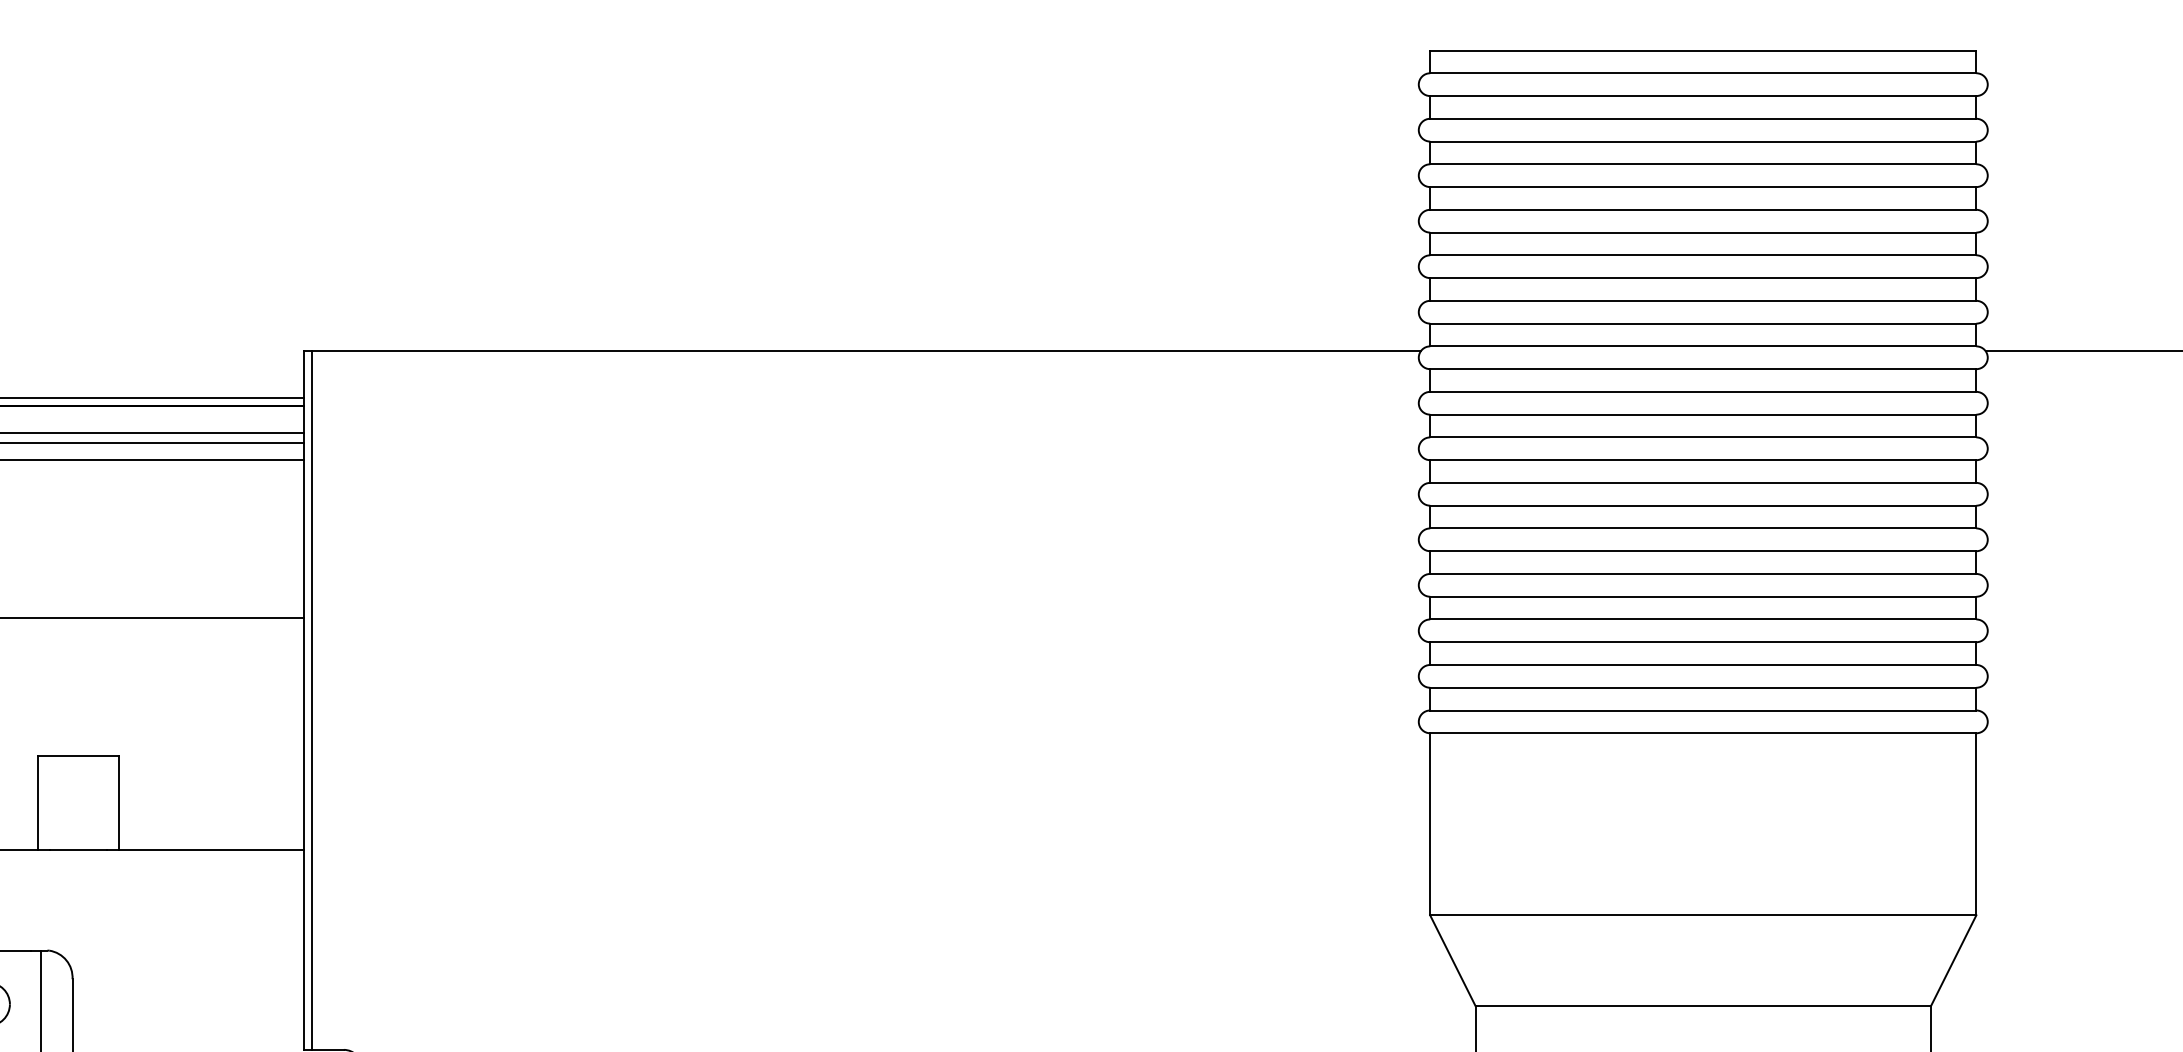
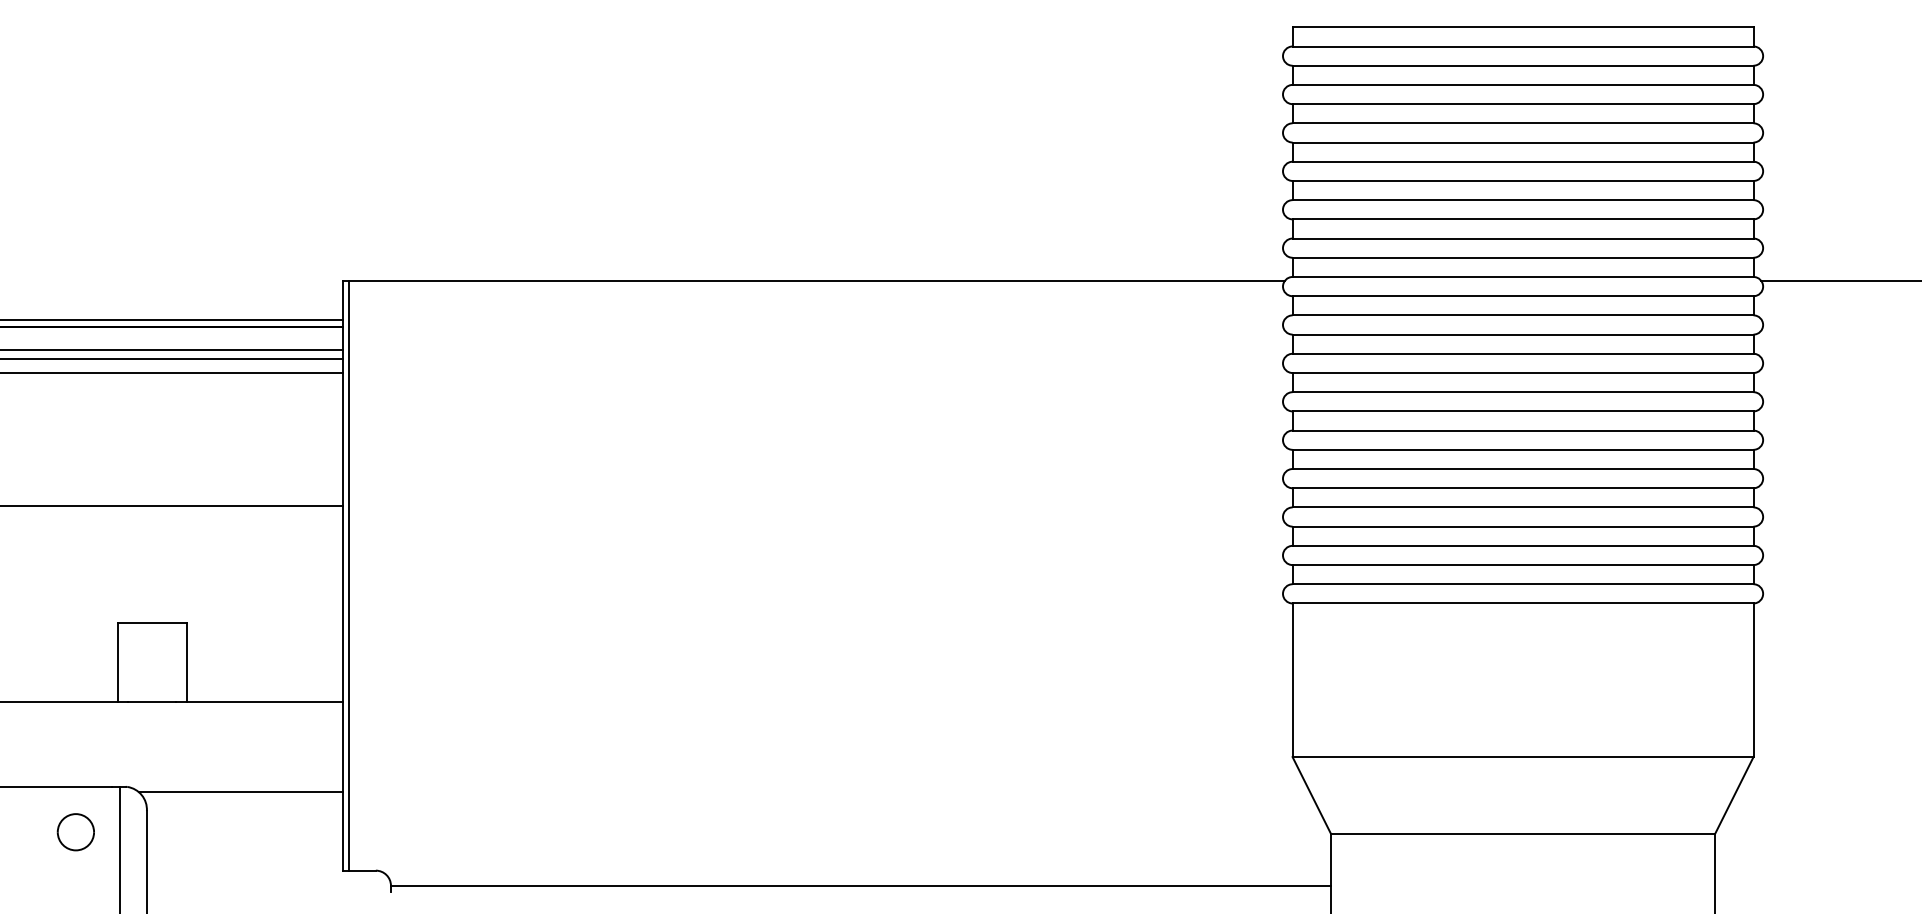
line: (183, 957) -> (240, 792), added

